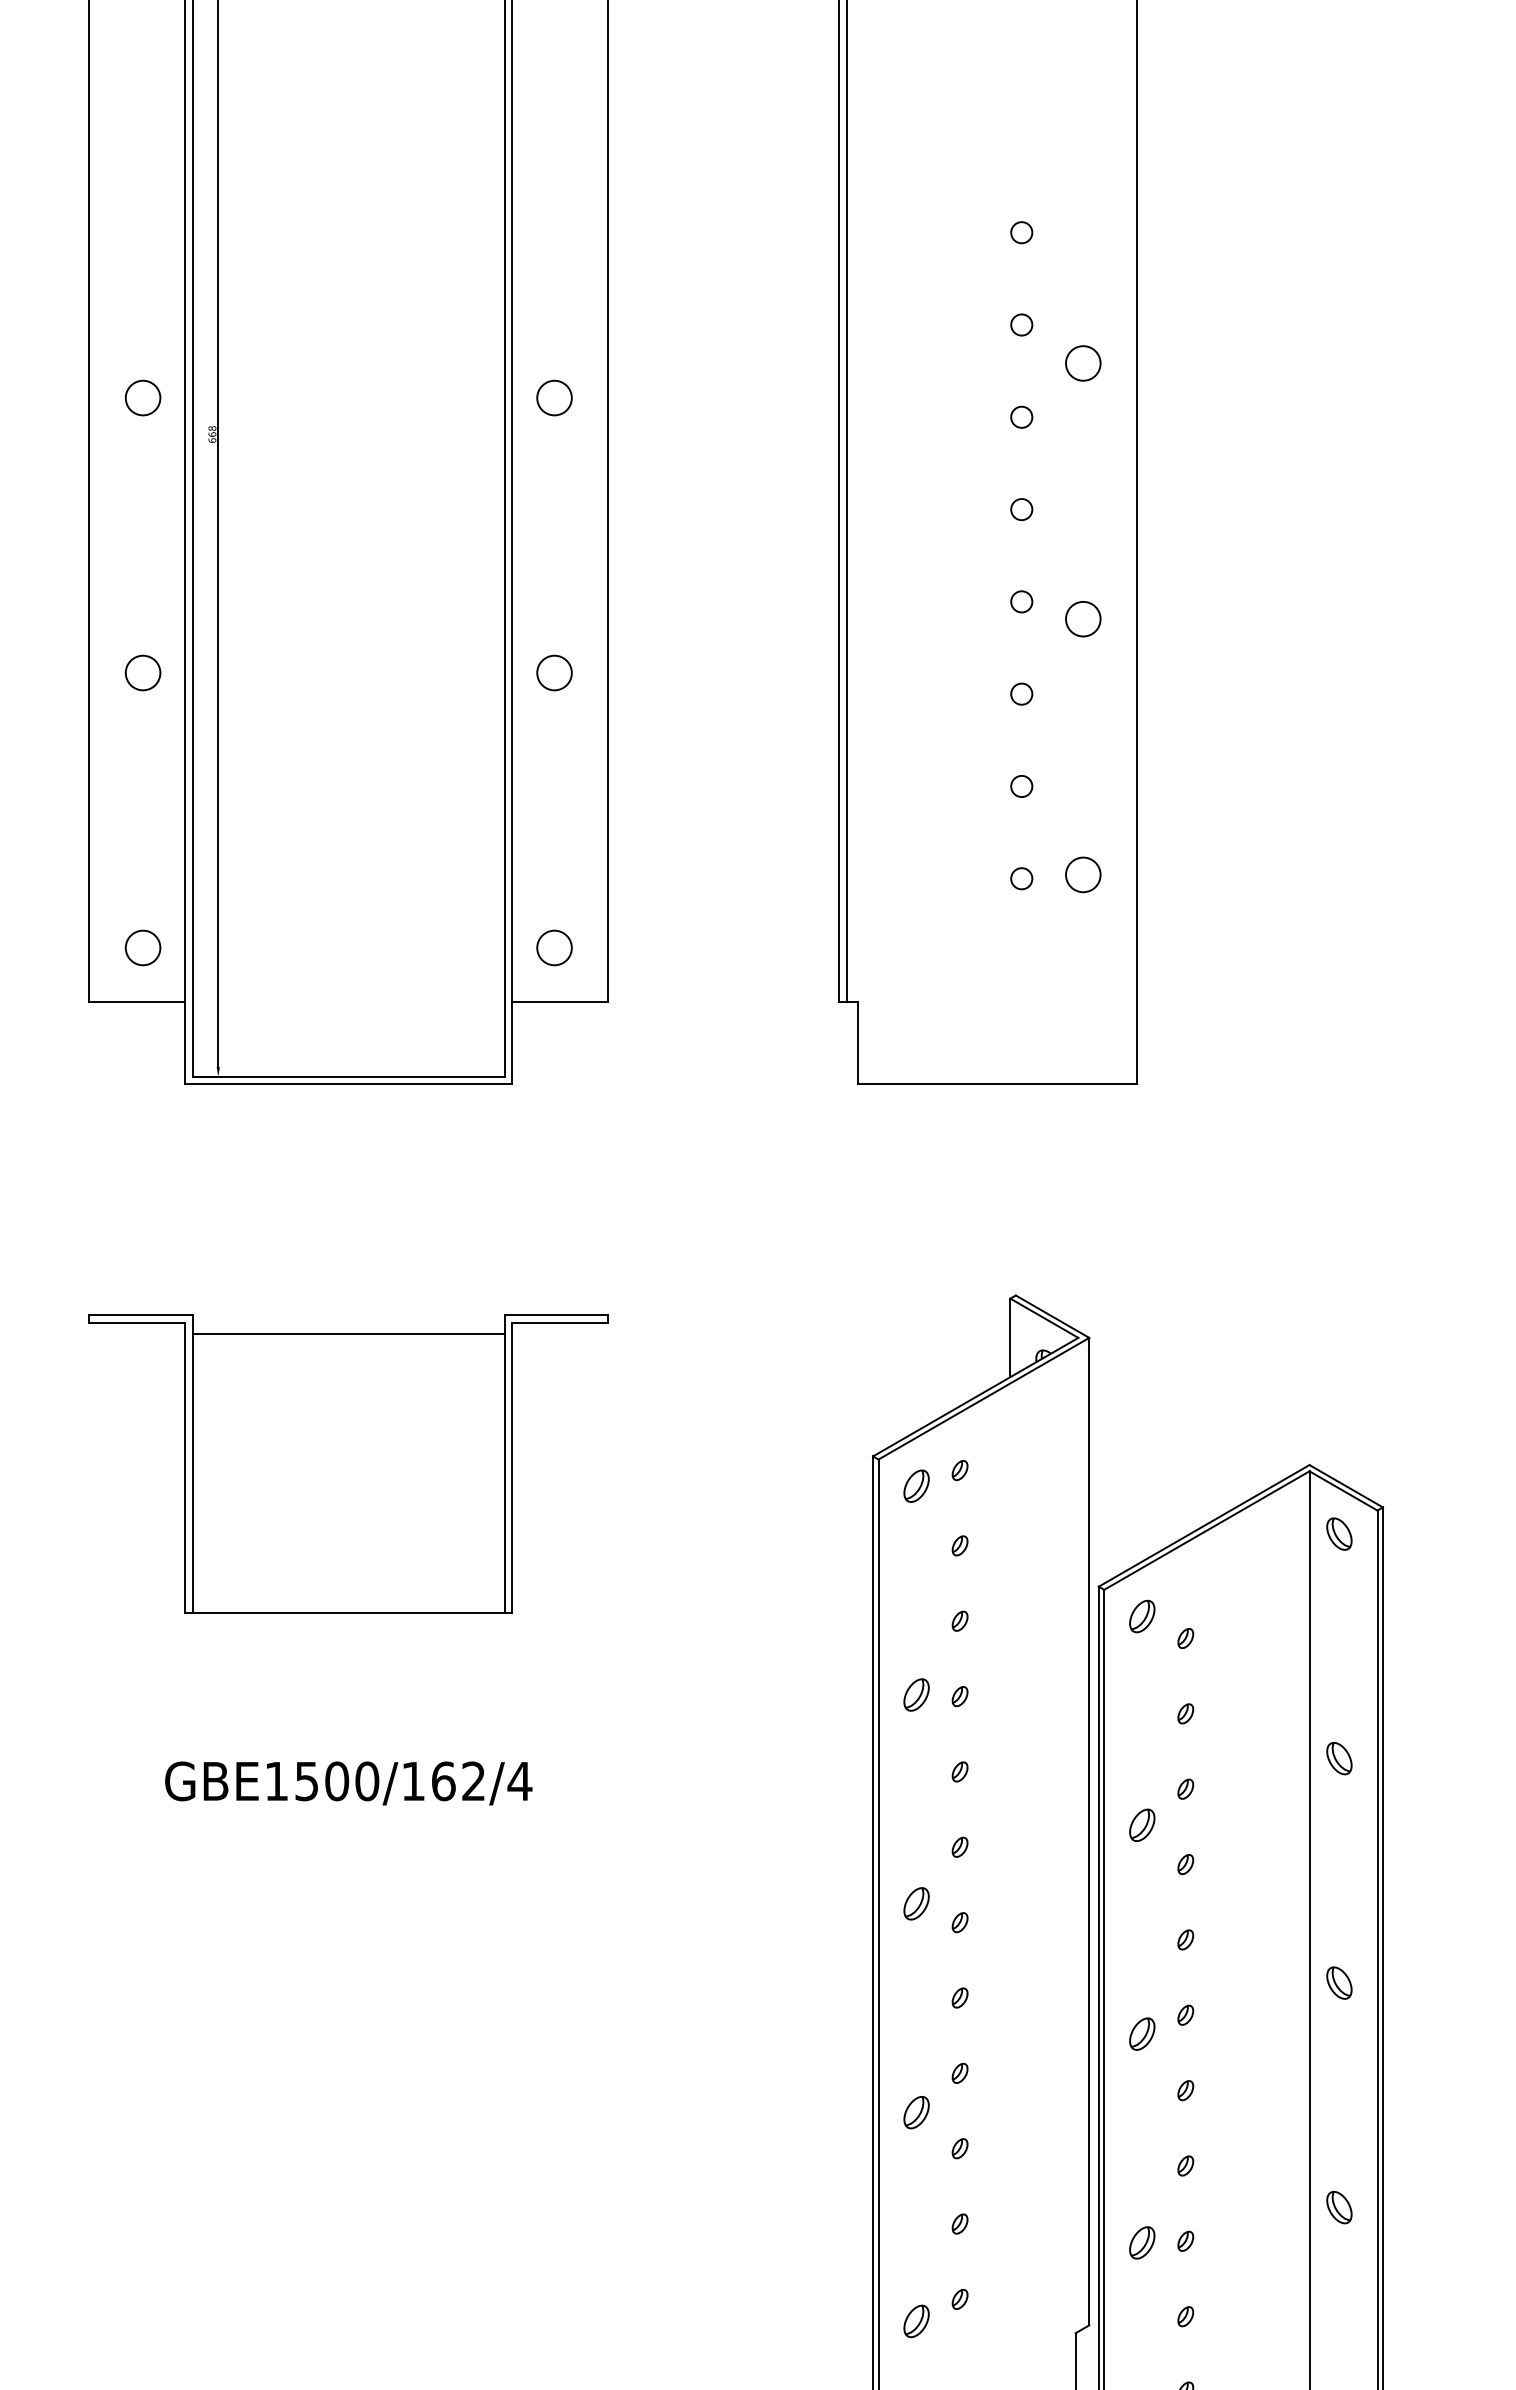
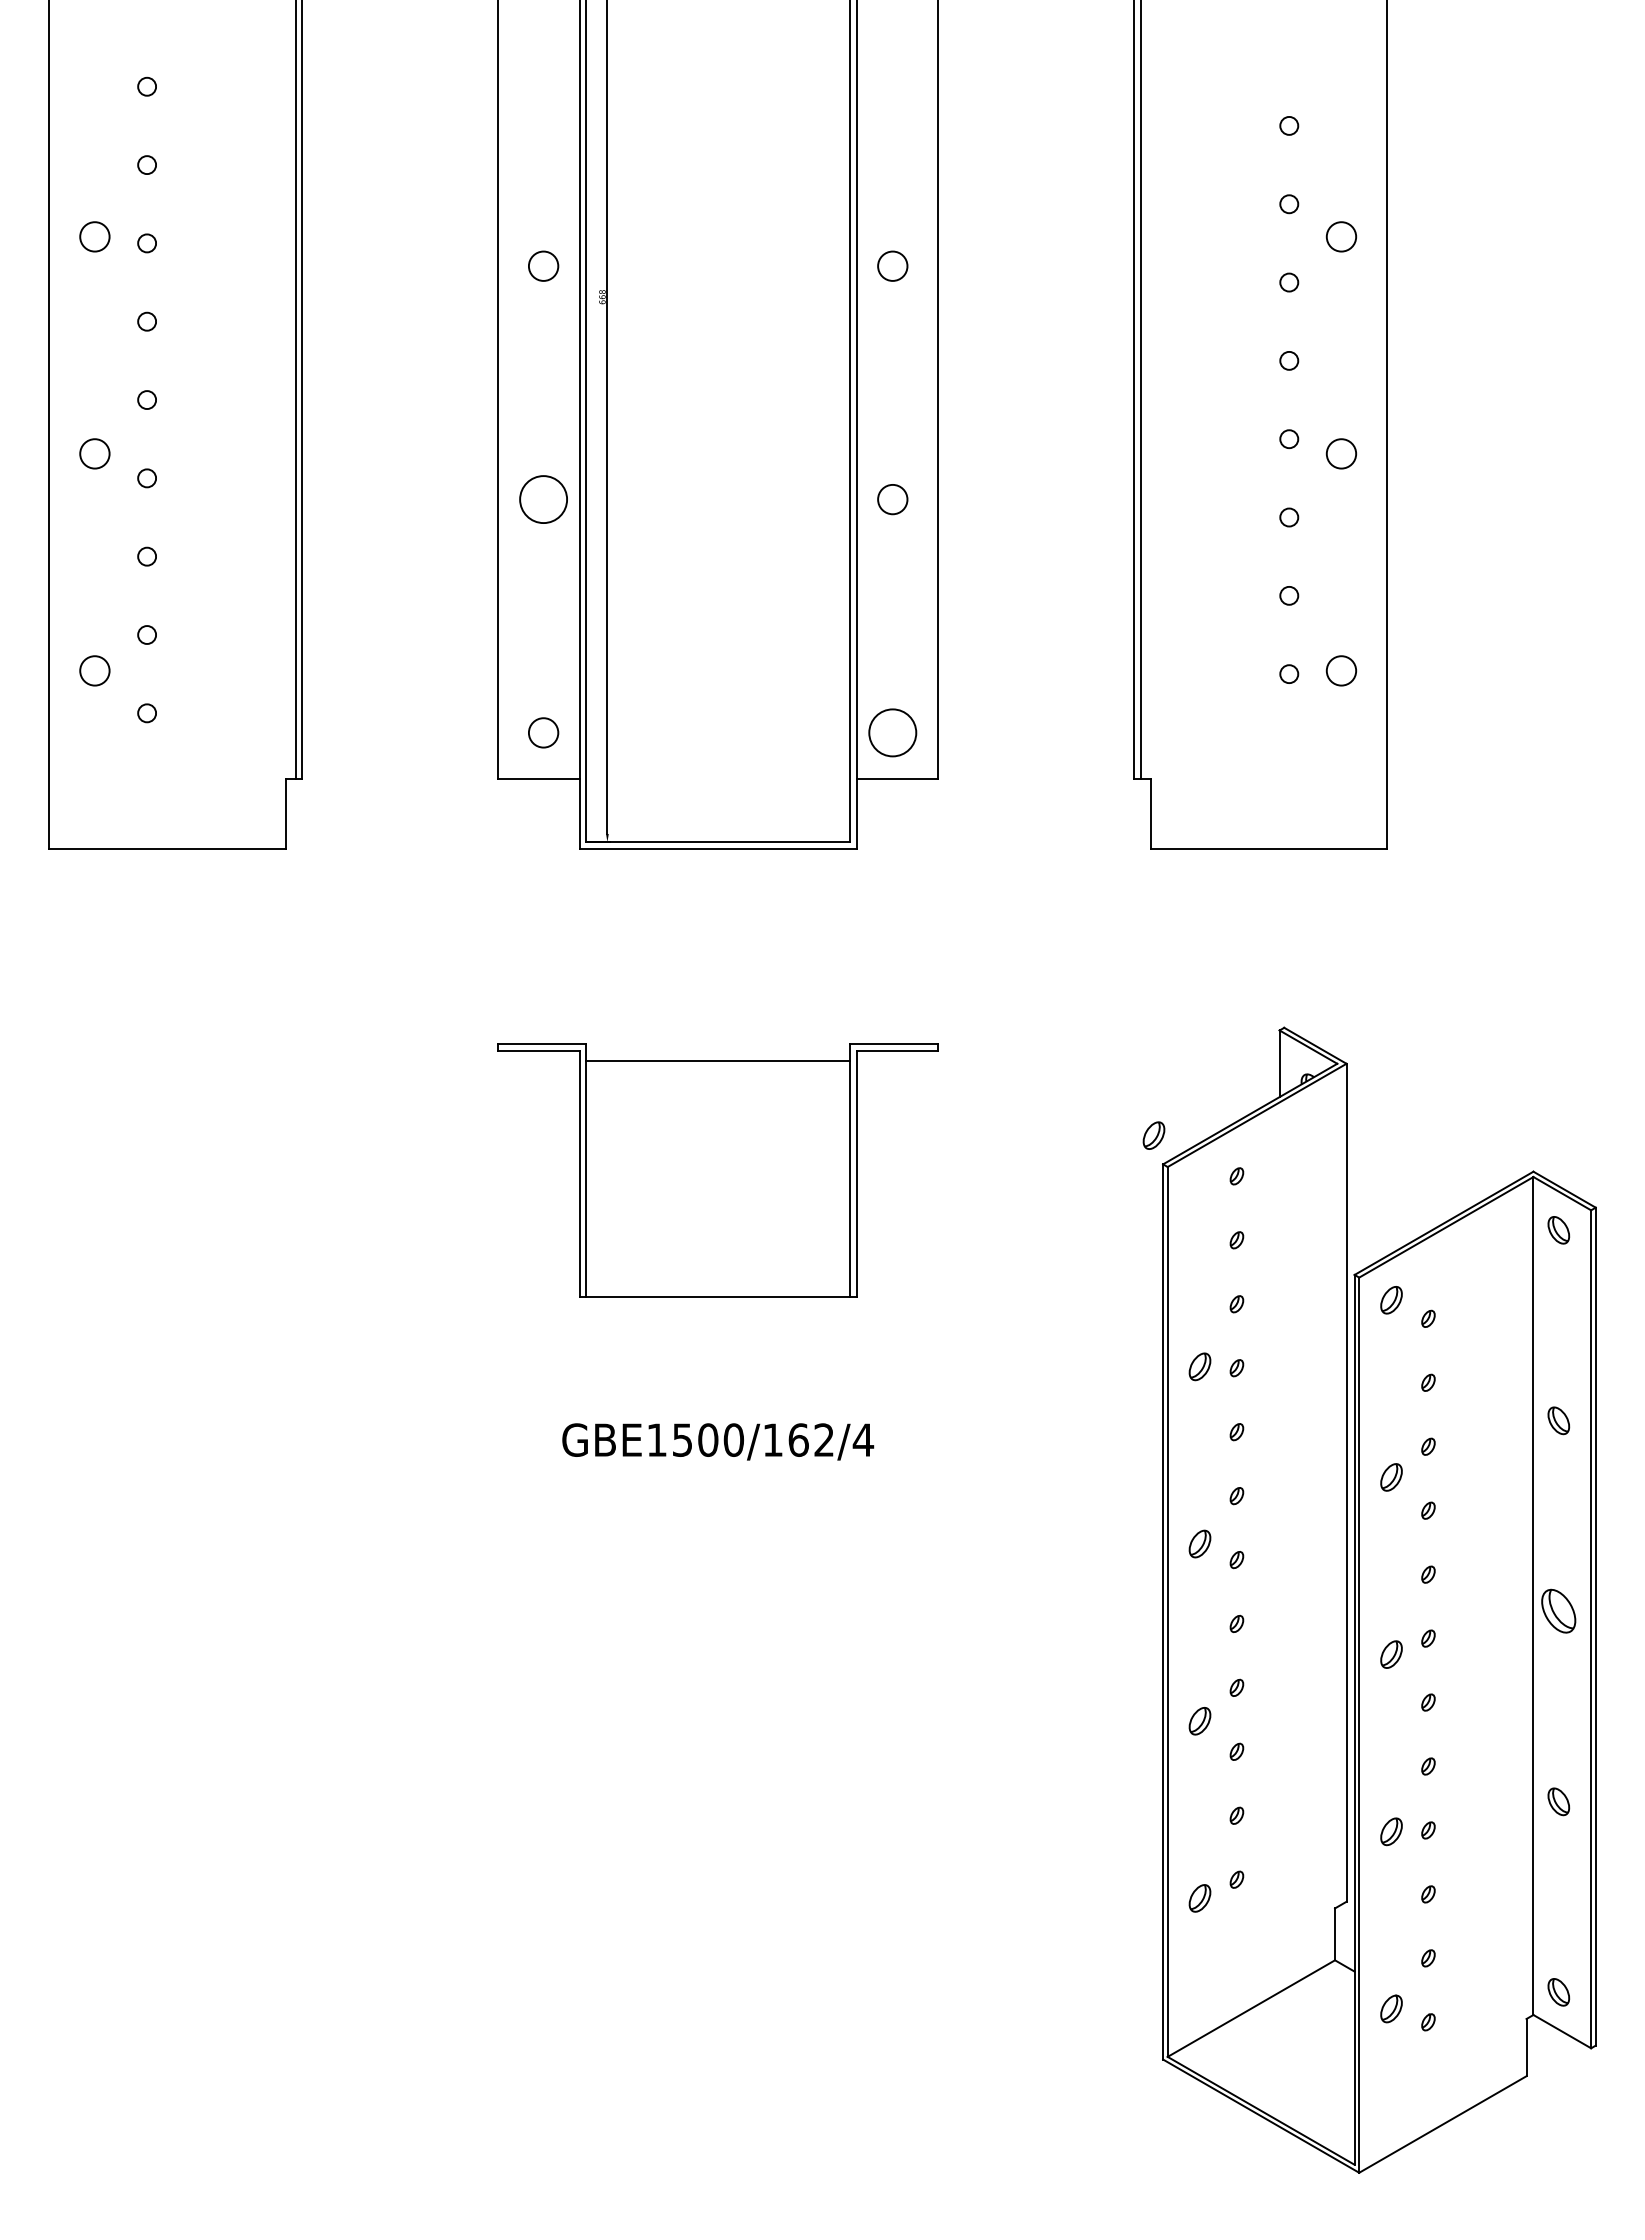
circle: (142, 672) -> (543, 499), size x1.6
circle: (554, 947) -> (892, 732), size x1.6
part: (915, 1486) -> (1153, 1135), moved
part: (1339, 1983) -> (1558, 1611), size x1.6

